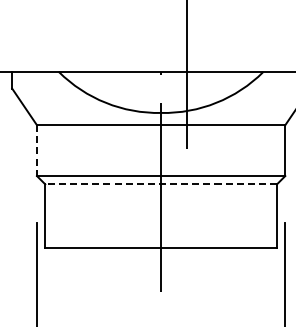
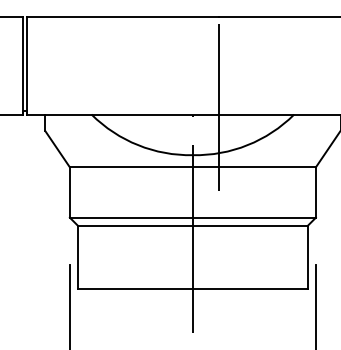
line: (36, 151) -> (69, 193), dashed -> solid
line: (160, 183) -> (192, 225), dashed -> solid

